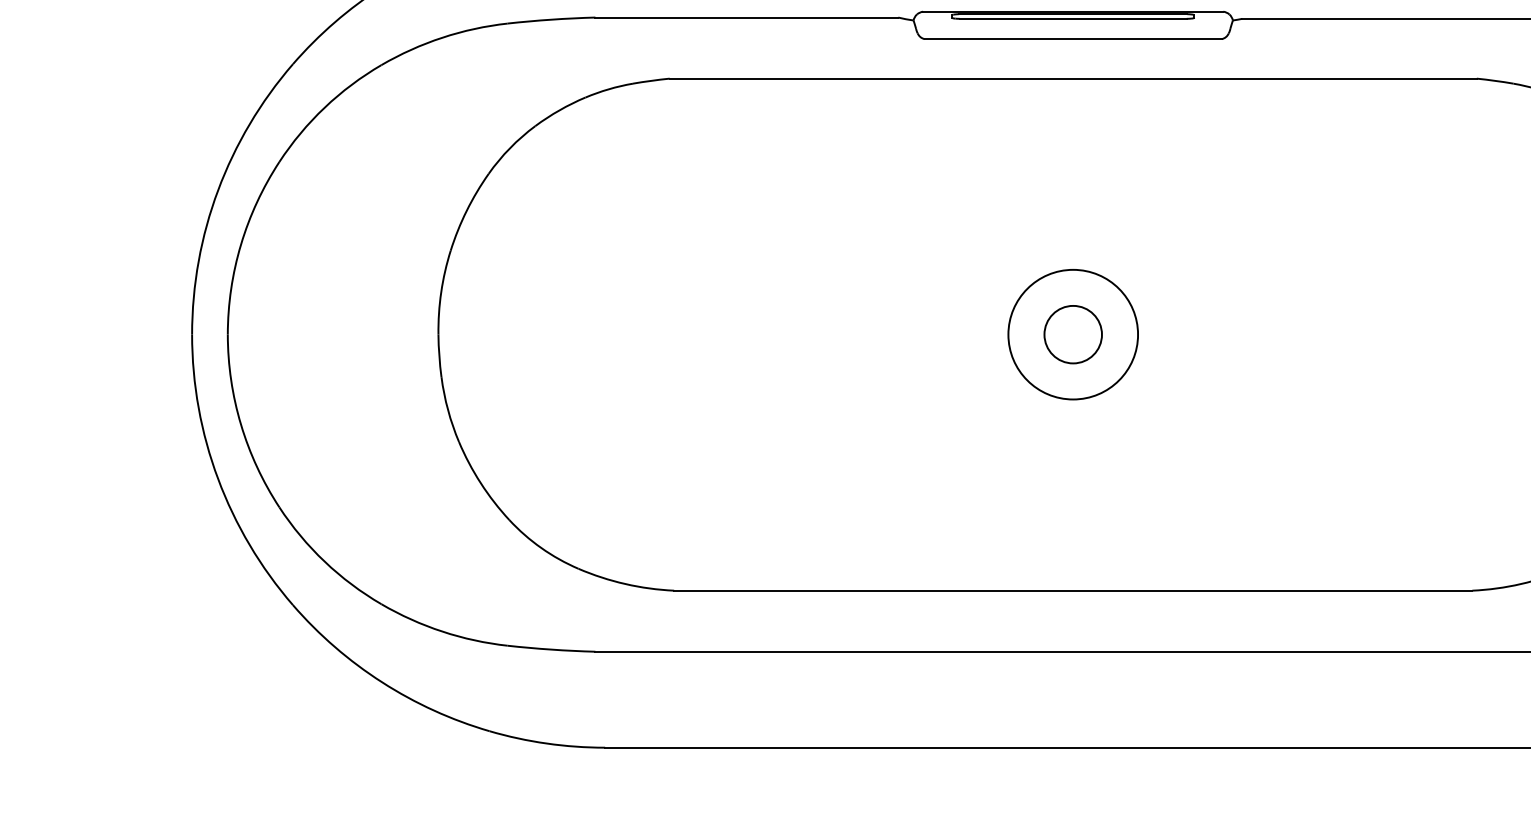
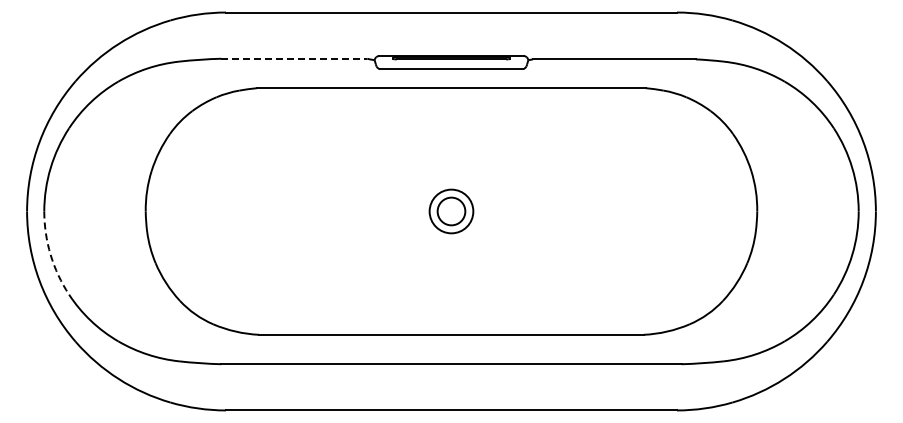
line: (747, 17) -> (294, 58), solid -> dashed
circle: (1073, 334) -> (451, 211), size x0.7
arc: (240, 423) -> (50, 254), solid -> dashed

